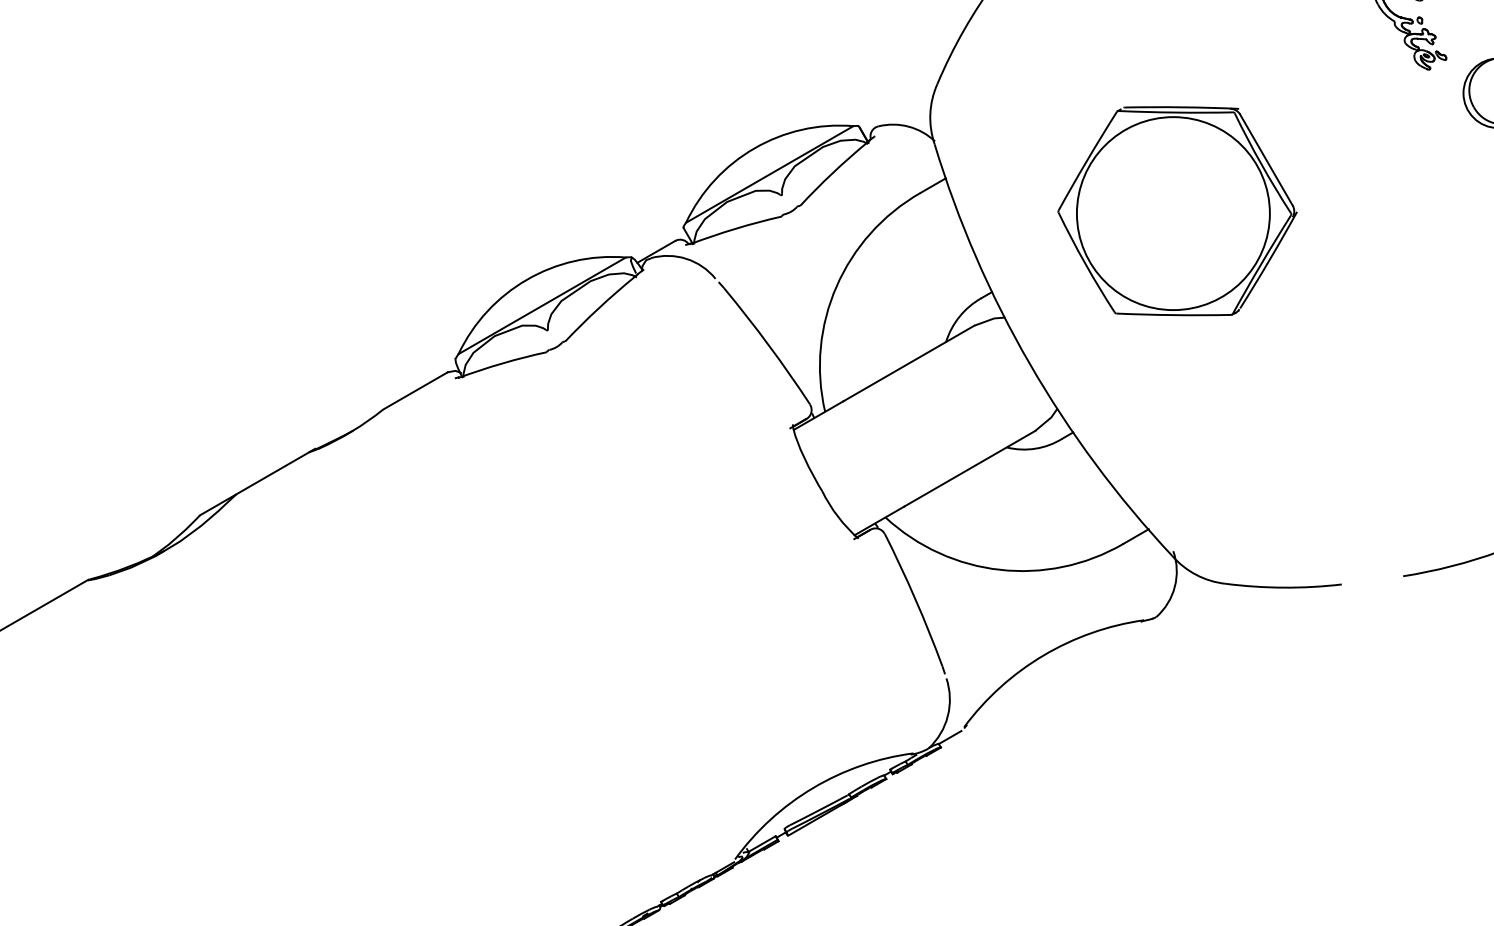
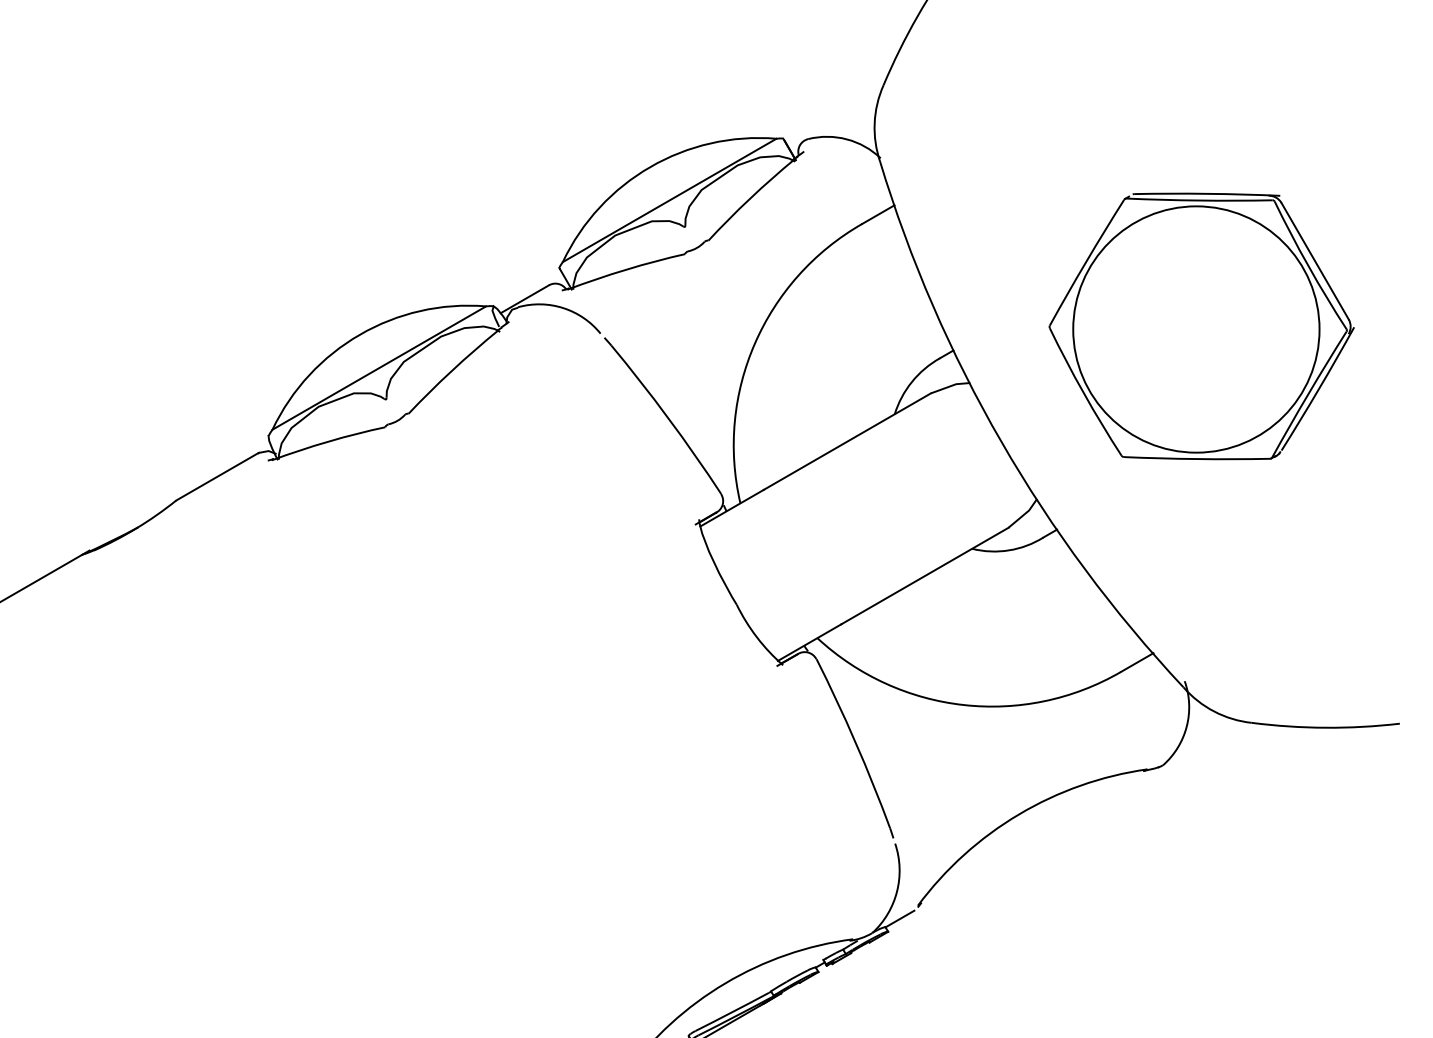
part: (1177, 211) -> (1201, 326), moved

